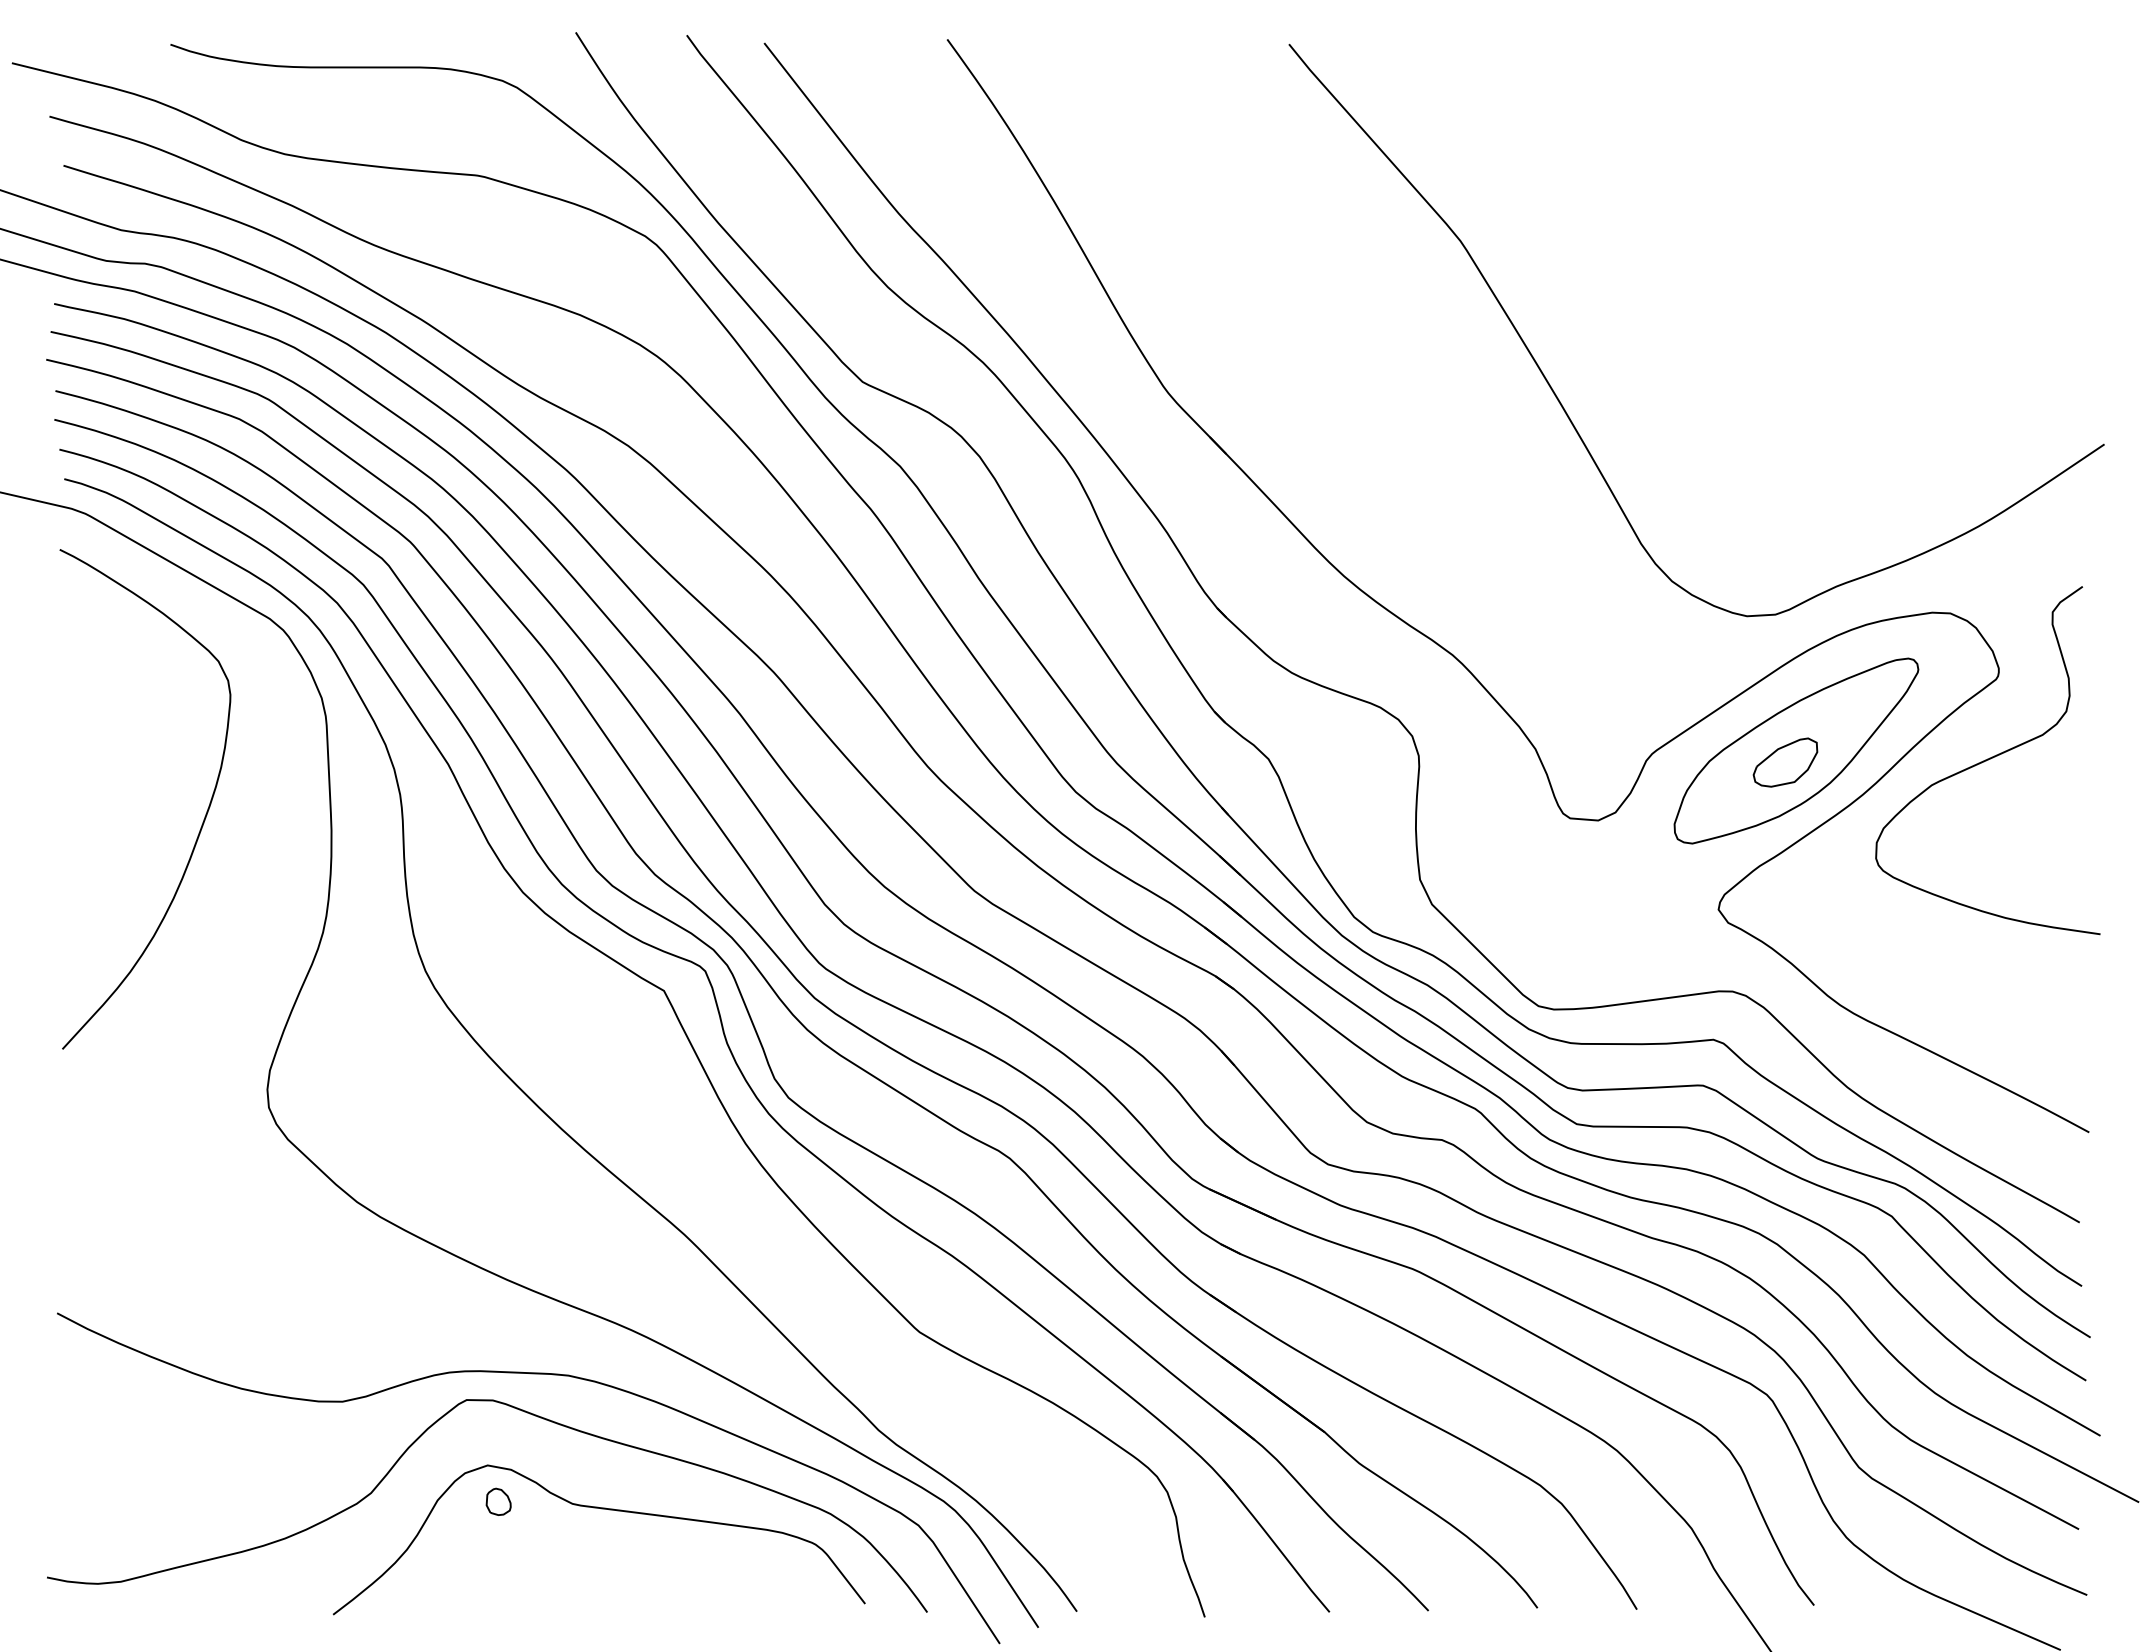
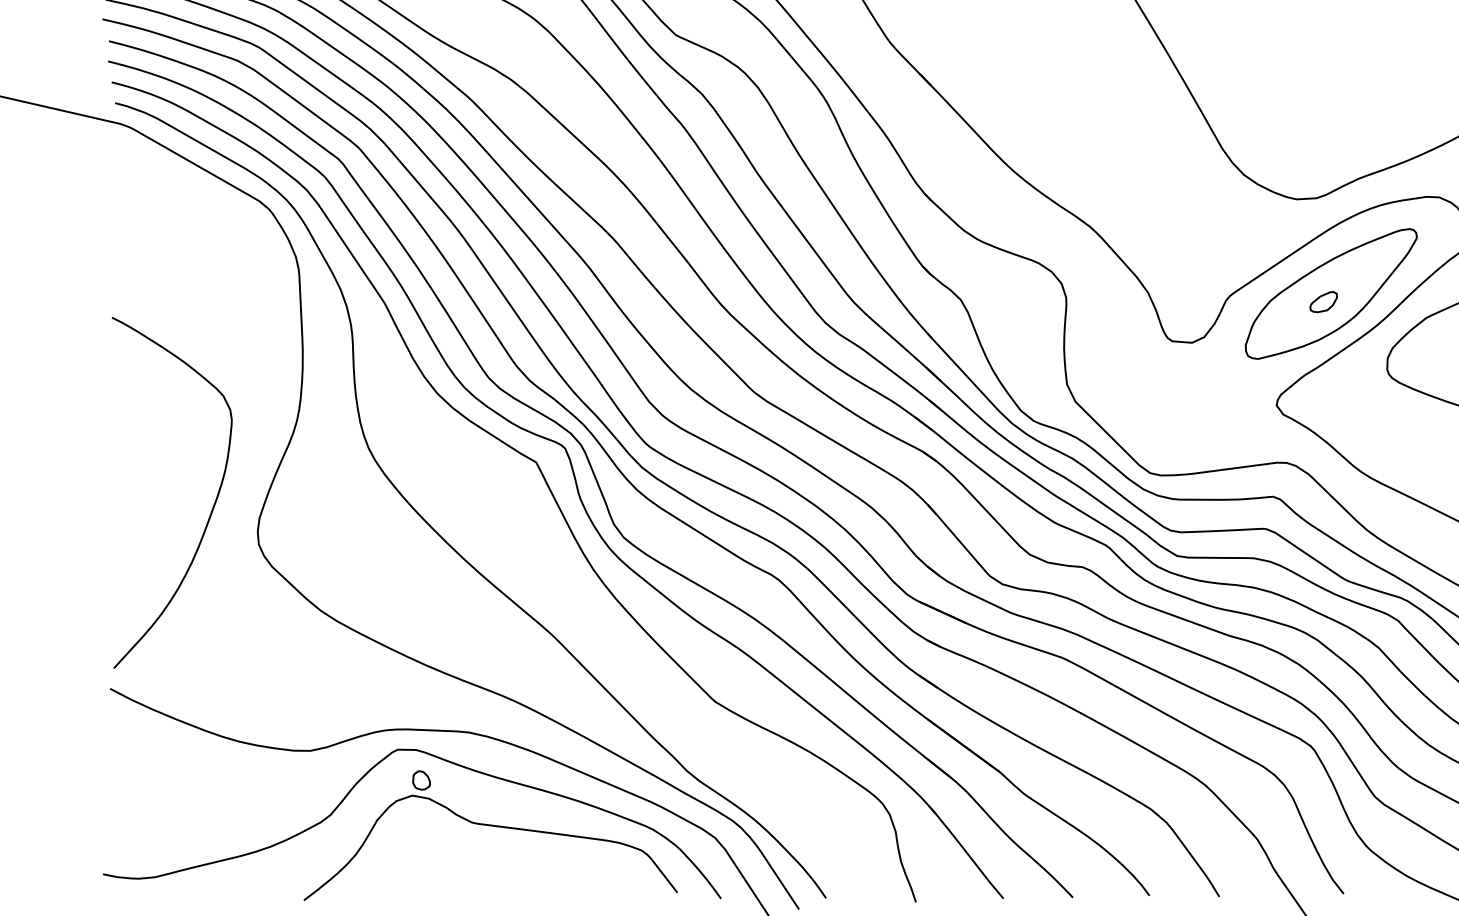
part: (1785, 762) -> (1323, 302), size x0.6
curve: (201, 824) -> (211, 510), moved
part: (498, 1501) -> (421, 780), moved

